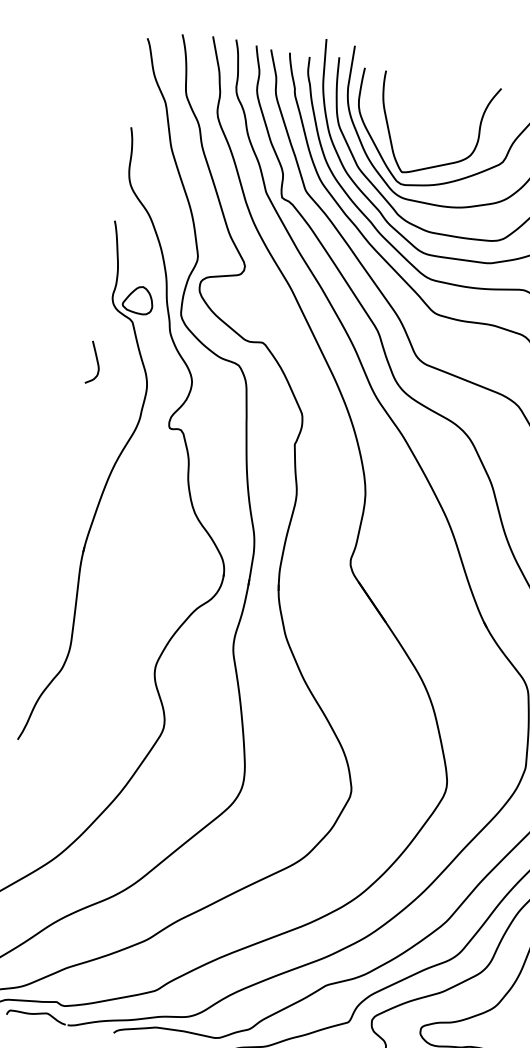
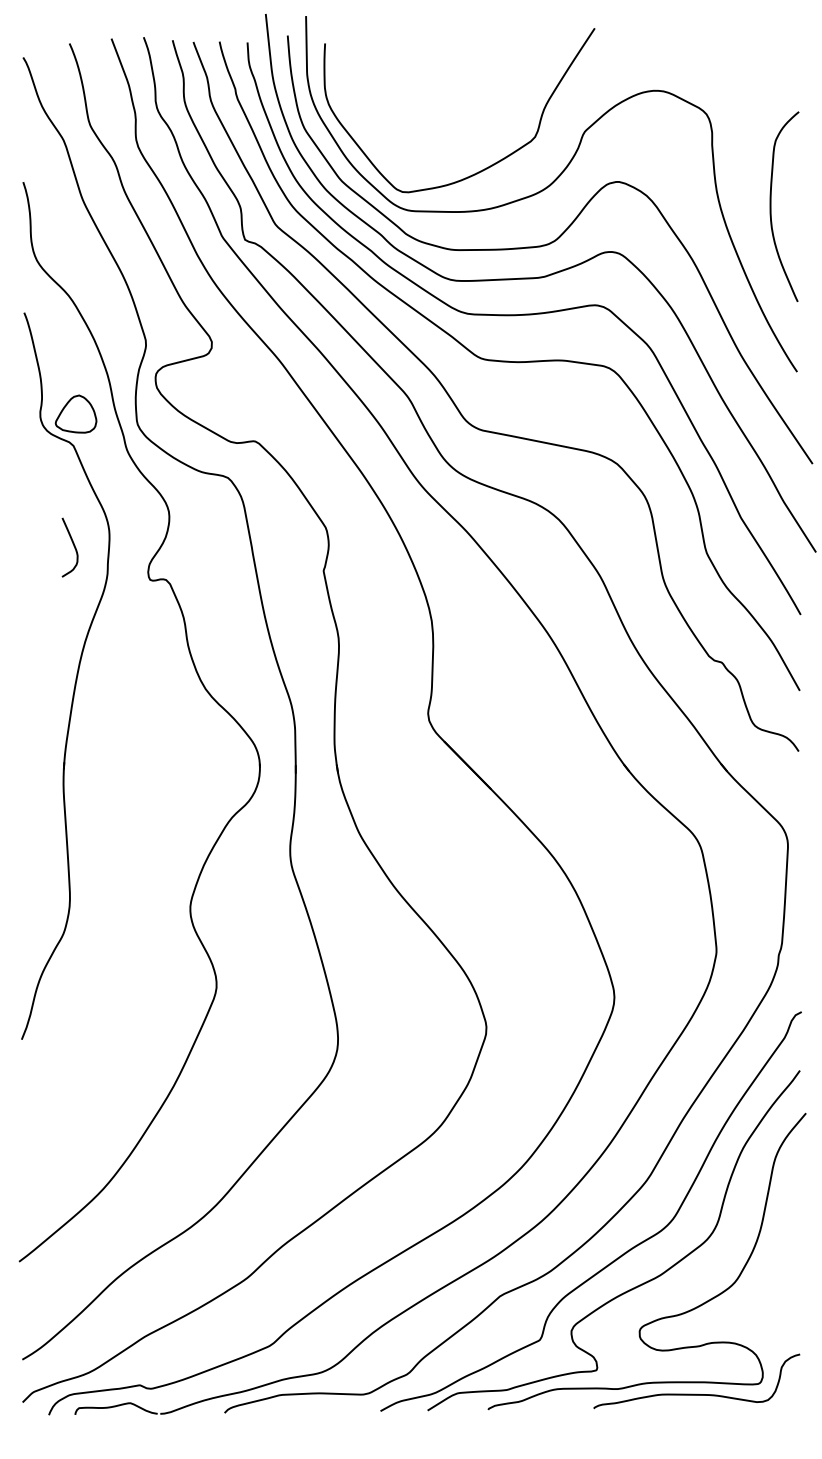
curve: (441, 164) -> (452, 155), removed
curve: (97, 362) -> (73, 546), moved

